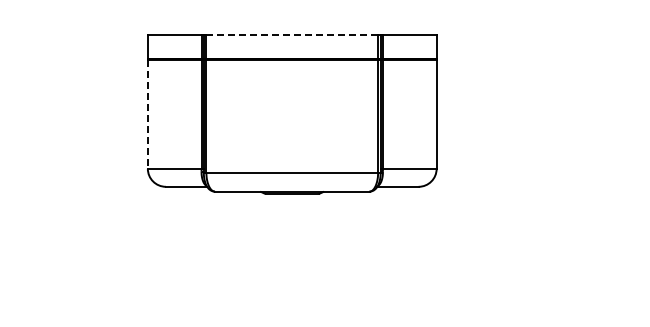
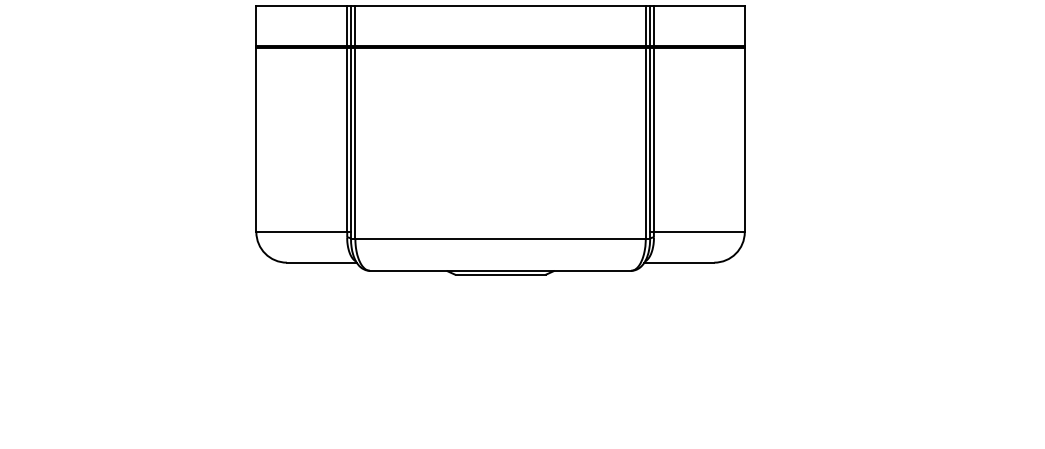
line: (292, 35) -> (500, 6), dashed -> solid
line: (147, 114) -> (255, 140), dashed -> solid

